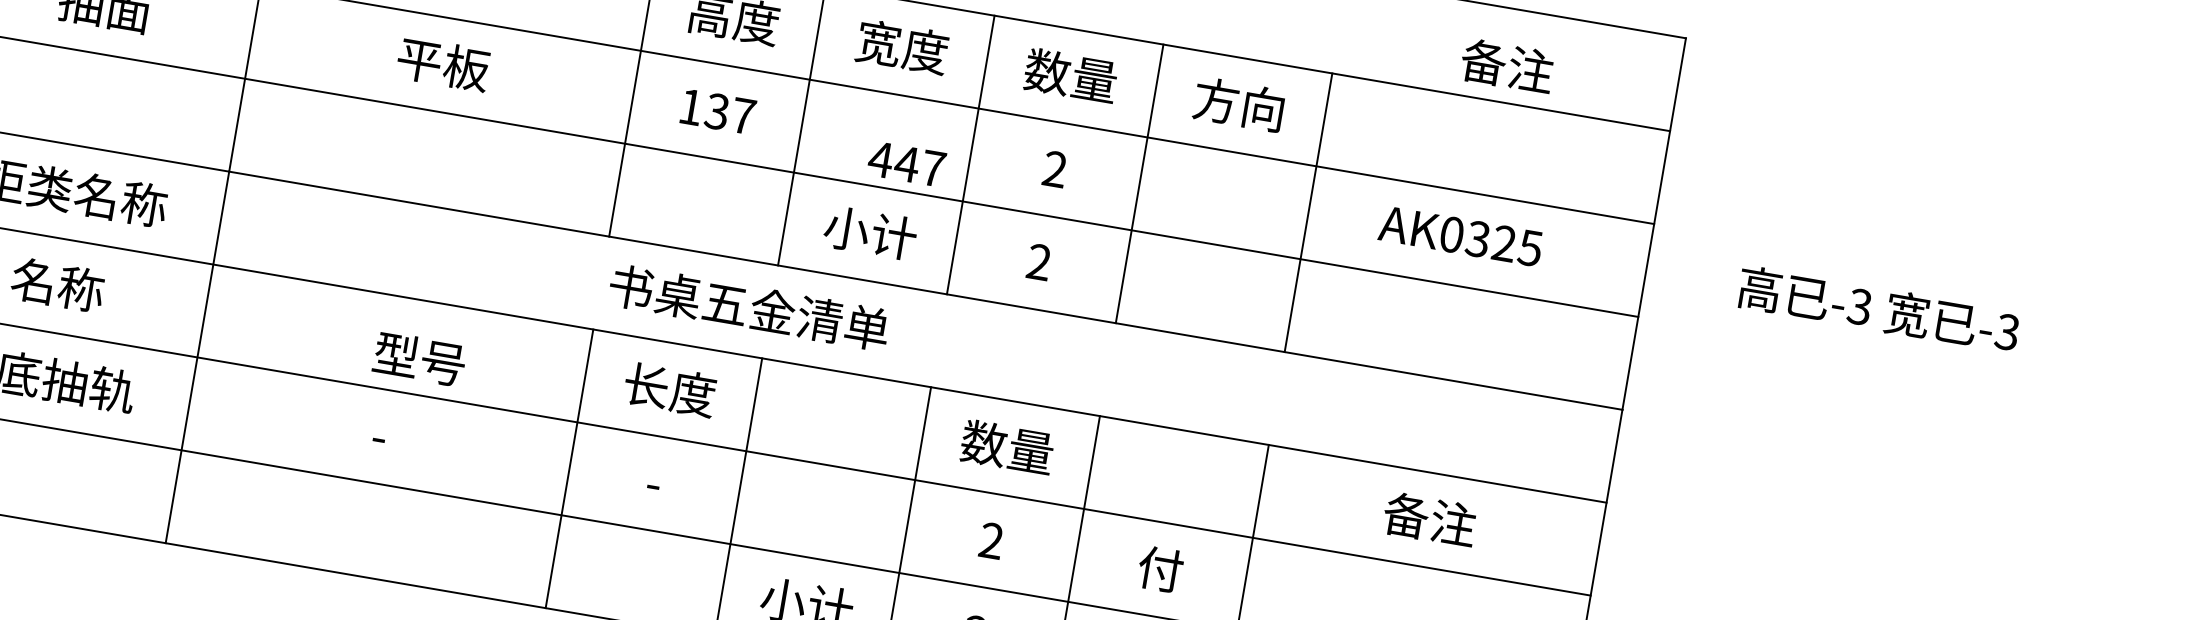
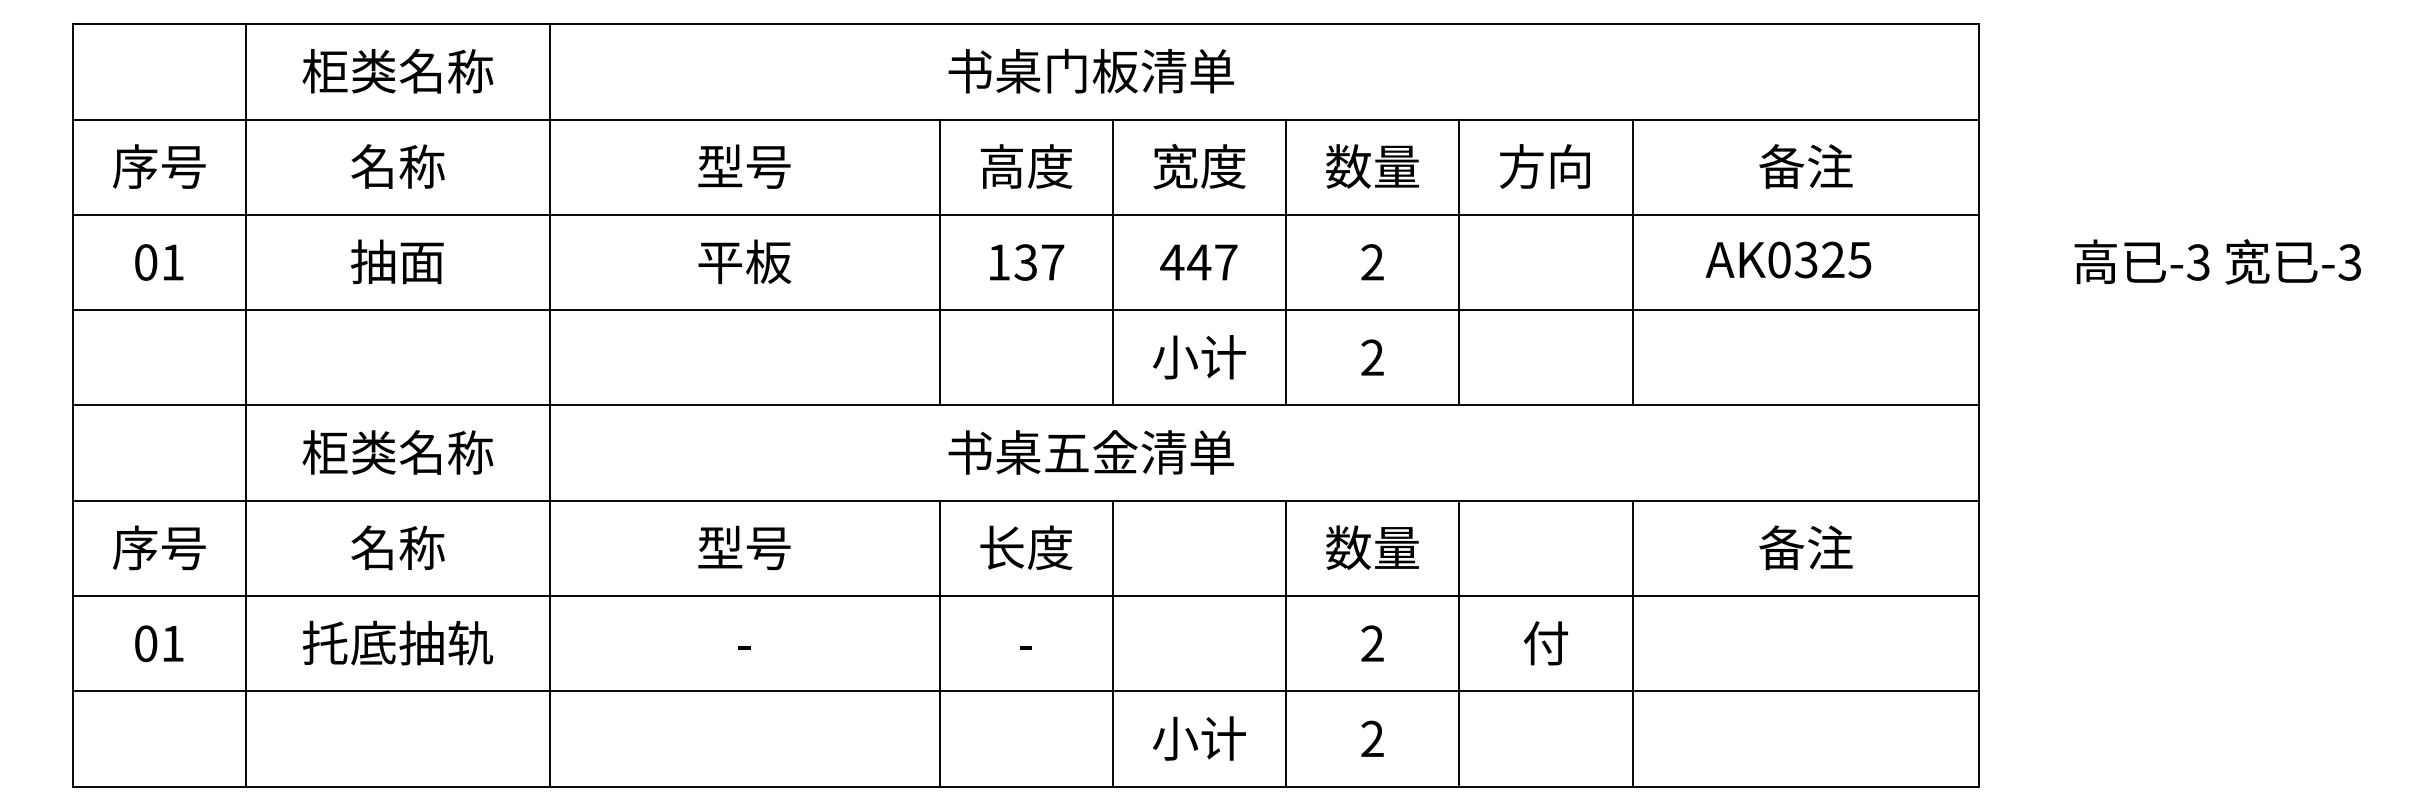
text: (1506, 66) -> (1805, 166), moved
text: (906, 164) -> (1198, 262), moved
text: (419, 358) -> (744, 547), moved

